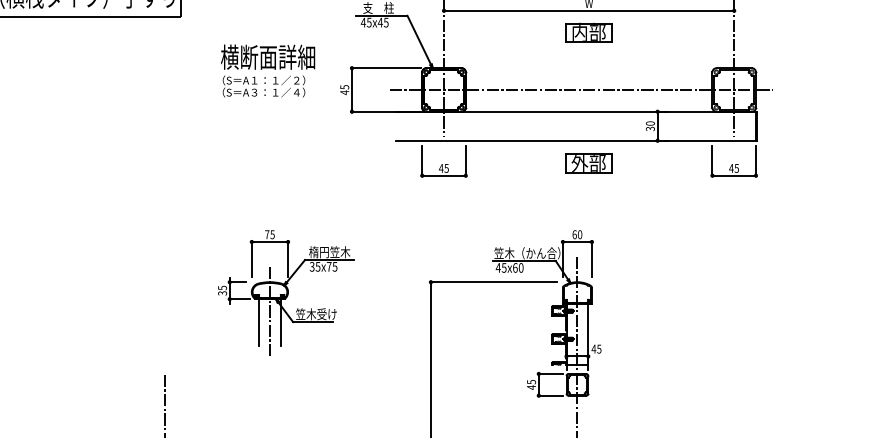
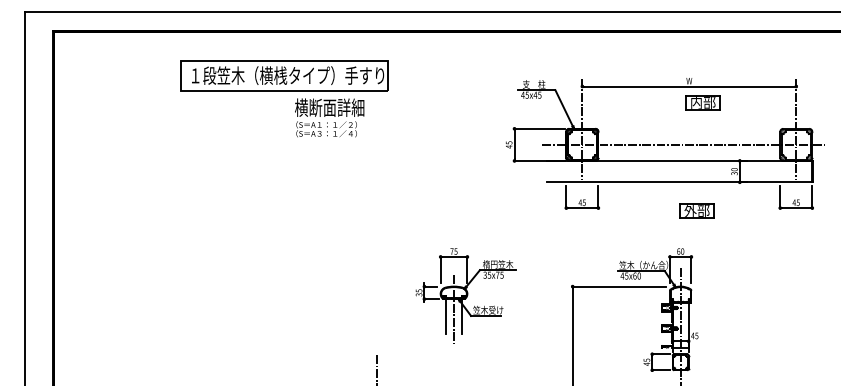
part: (587, 32) -> (702, 102), moved
text: (267, 70) -> (329, 117), moved
part: (587, 162) -> (696, 210), moved

